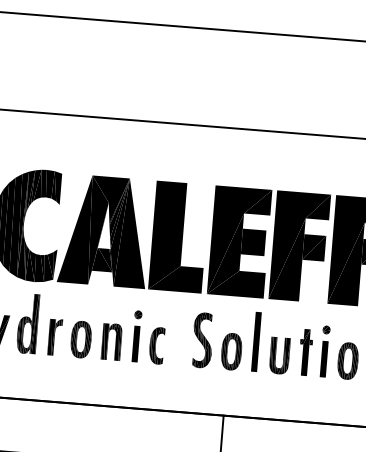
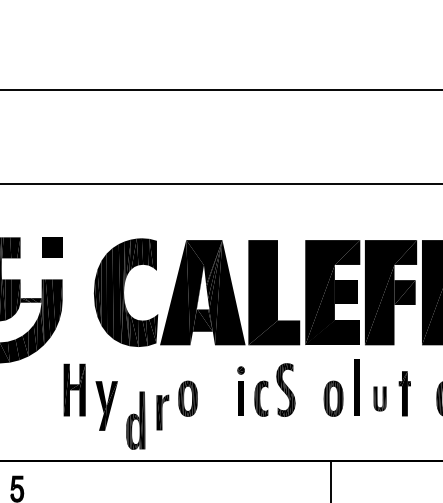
part: (27, 323) -> (135, 420), moved
part: (54, 337) -> (162, 412), moved
part: (202, 339) -> (285, 389), moved
part: (111, 341) -> (217, 398), removed
part: (324, 350) -> (422, 390), removed
part: (279, 355) -> (379, 398), size x0.7

